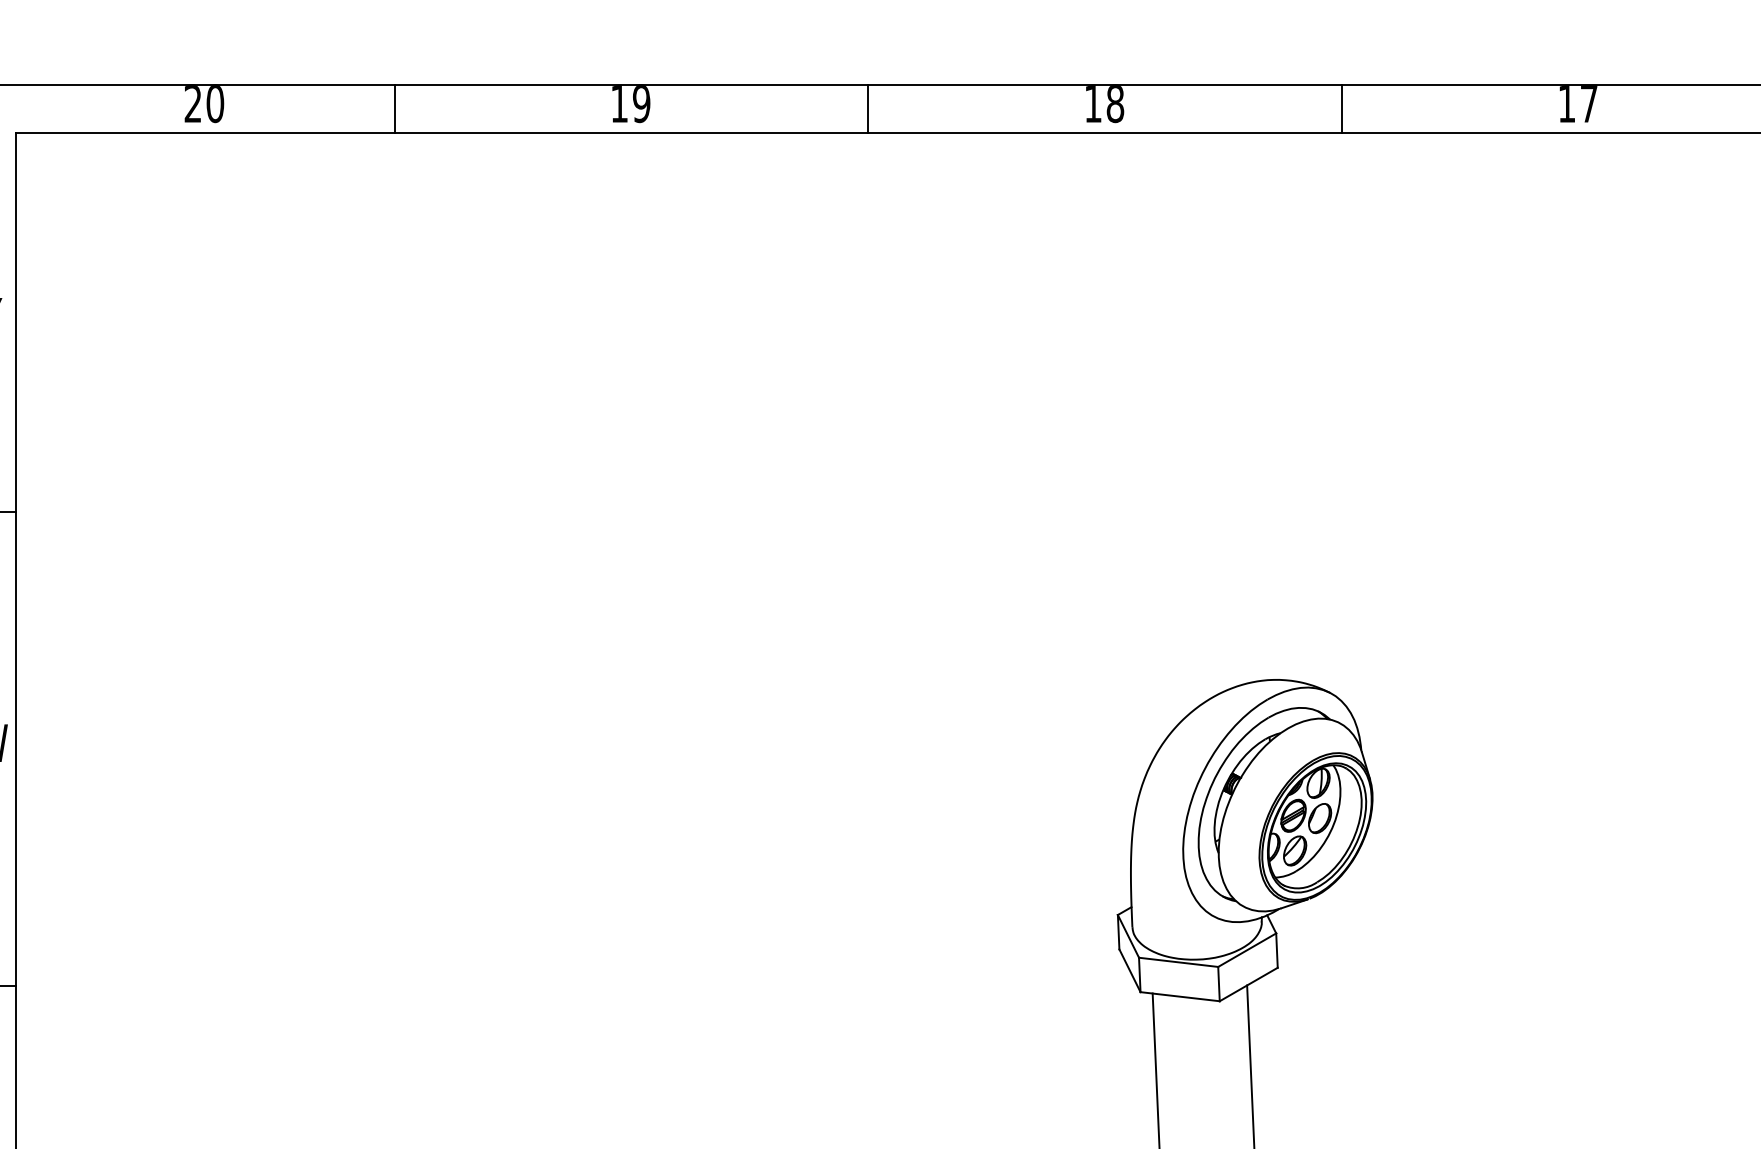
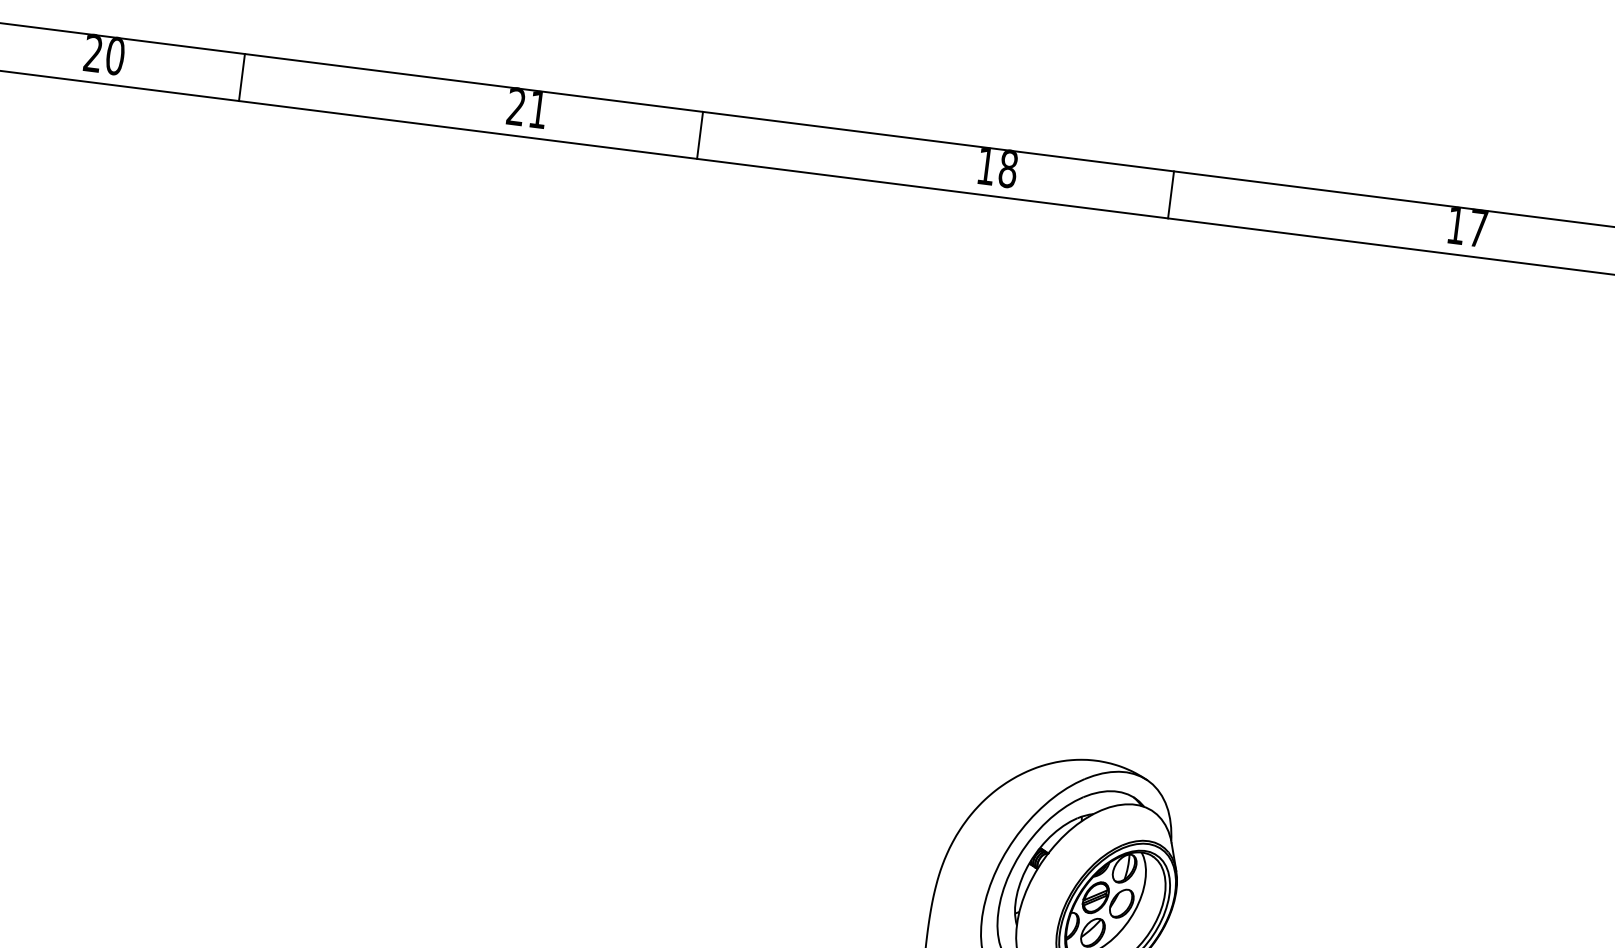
text: (630, 104) -> (527, 108), 19 -> 21
line: (394, 108) -> (241, 76), moved
line: (868, 108) -> (700, 134), moved
line: (1342, 108) -> (1171, 194), moved

